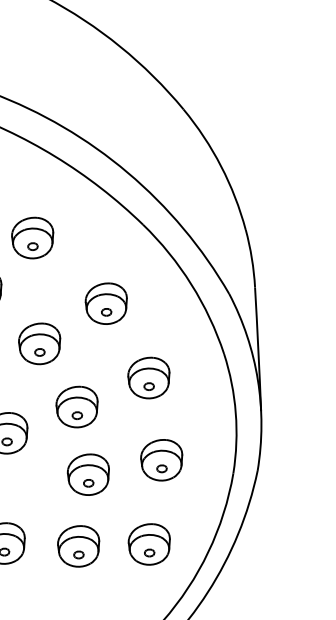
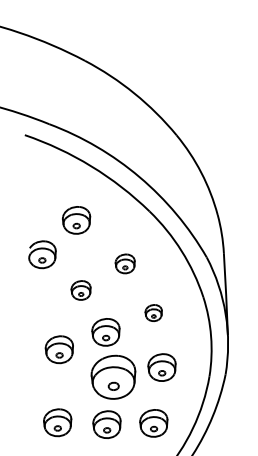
part: (105, 303) -> (124, 263), size x0.7
part: (38, 343) -> (80, 290), size x0.7
part: (148, 377) -> (153, 312), size x0.6
part: (88, 473) -> (113, 376), size x1.6

